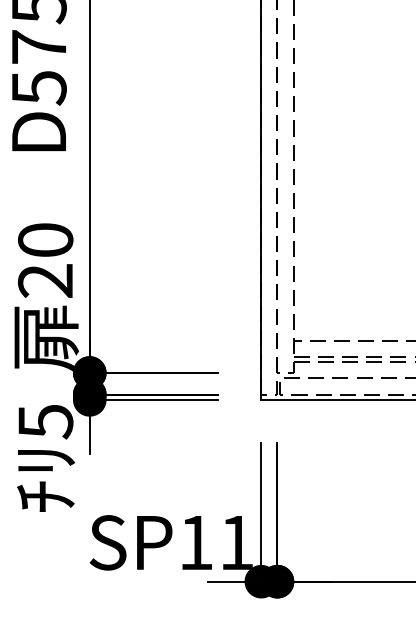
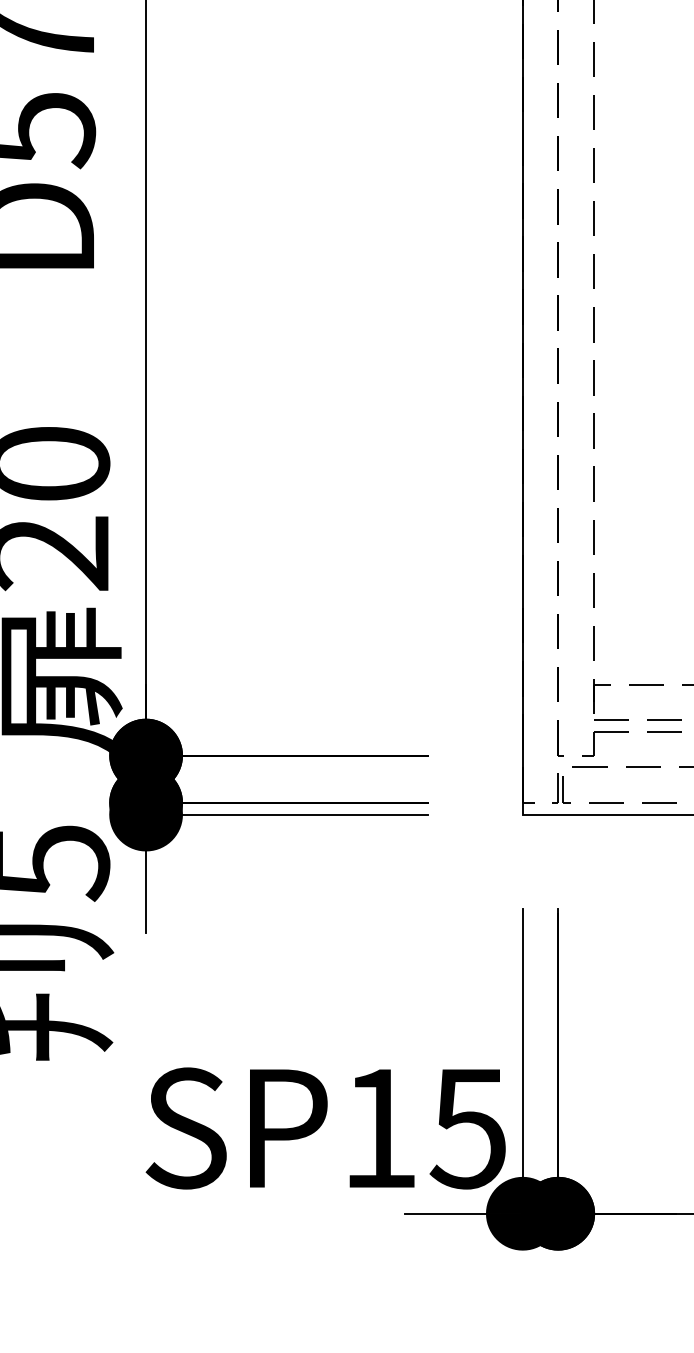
text: (236, 543) -> (468, 1129), SP11 -> SP15

